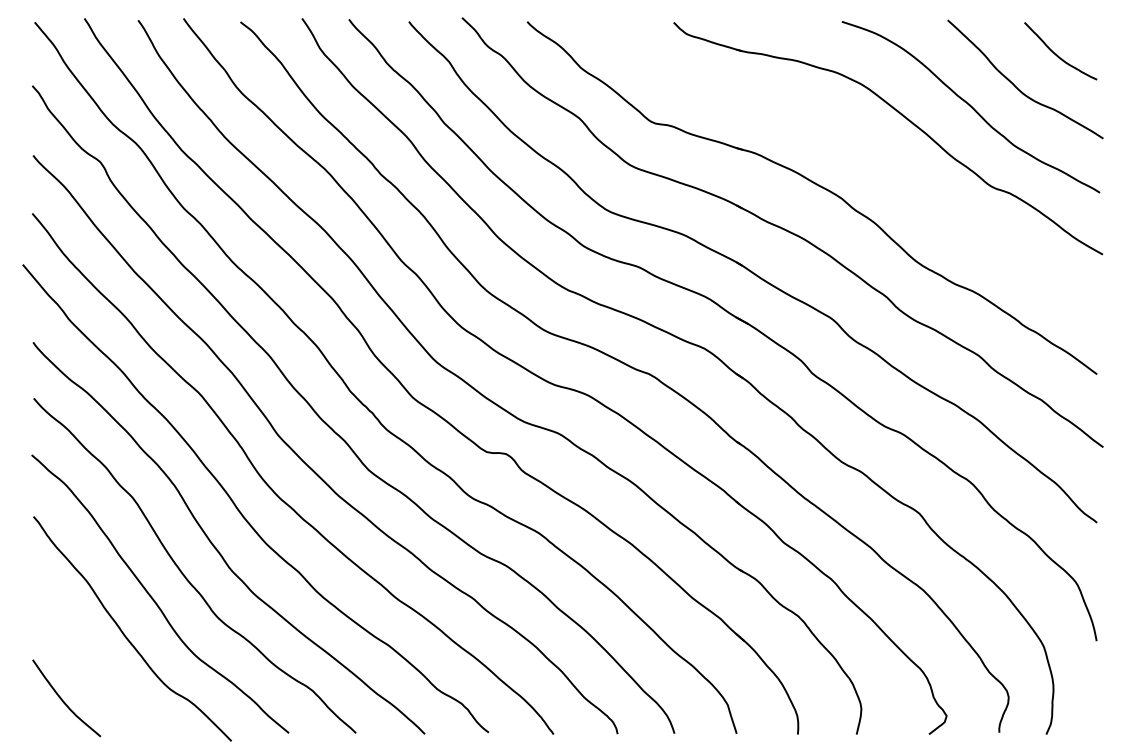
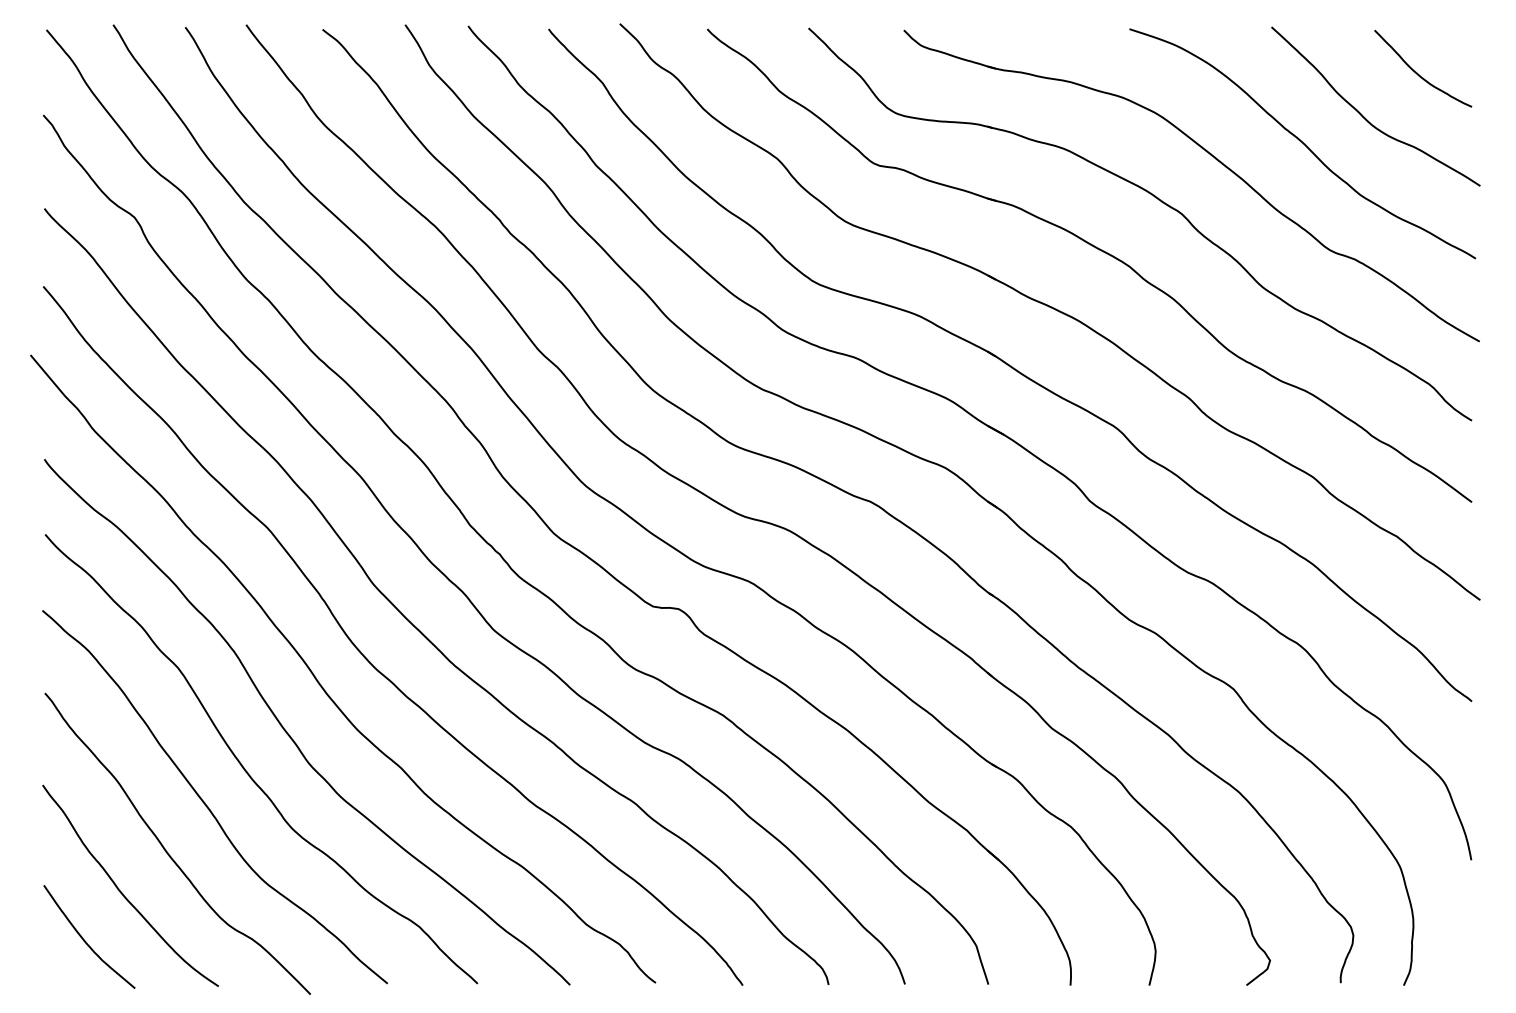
part: (863, 149) -> (1158, 200), added
curve: (91, 665) -> (122, 892), added

